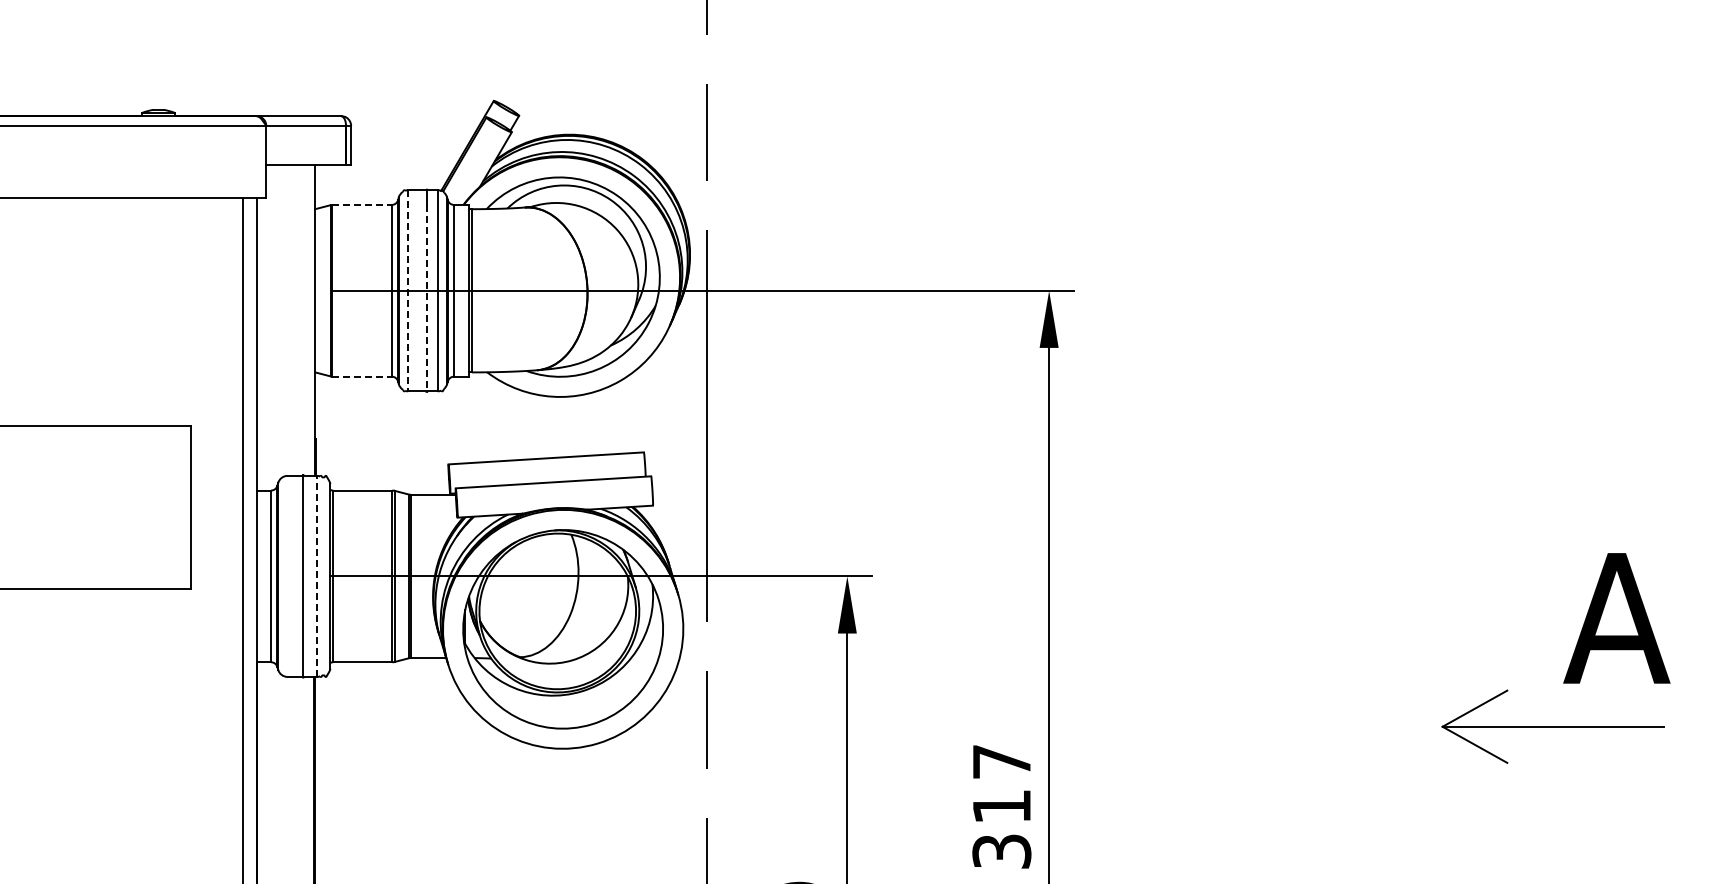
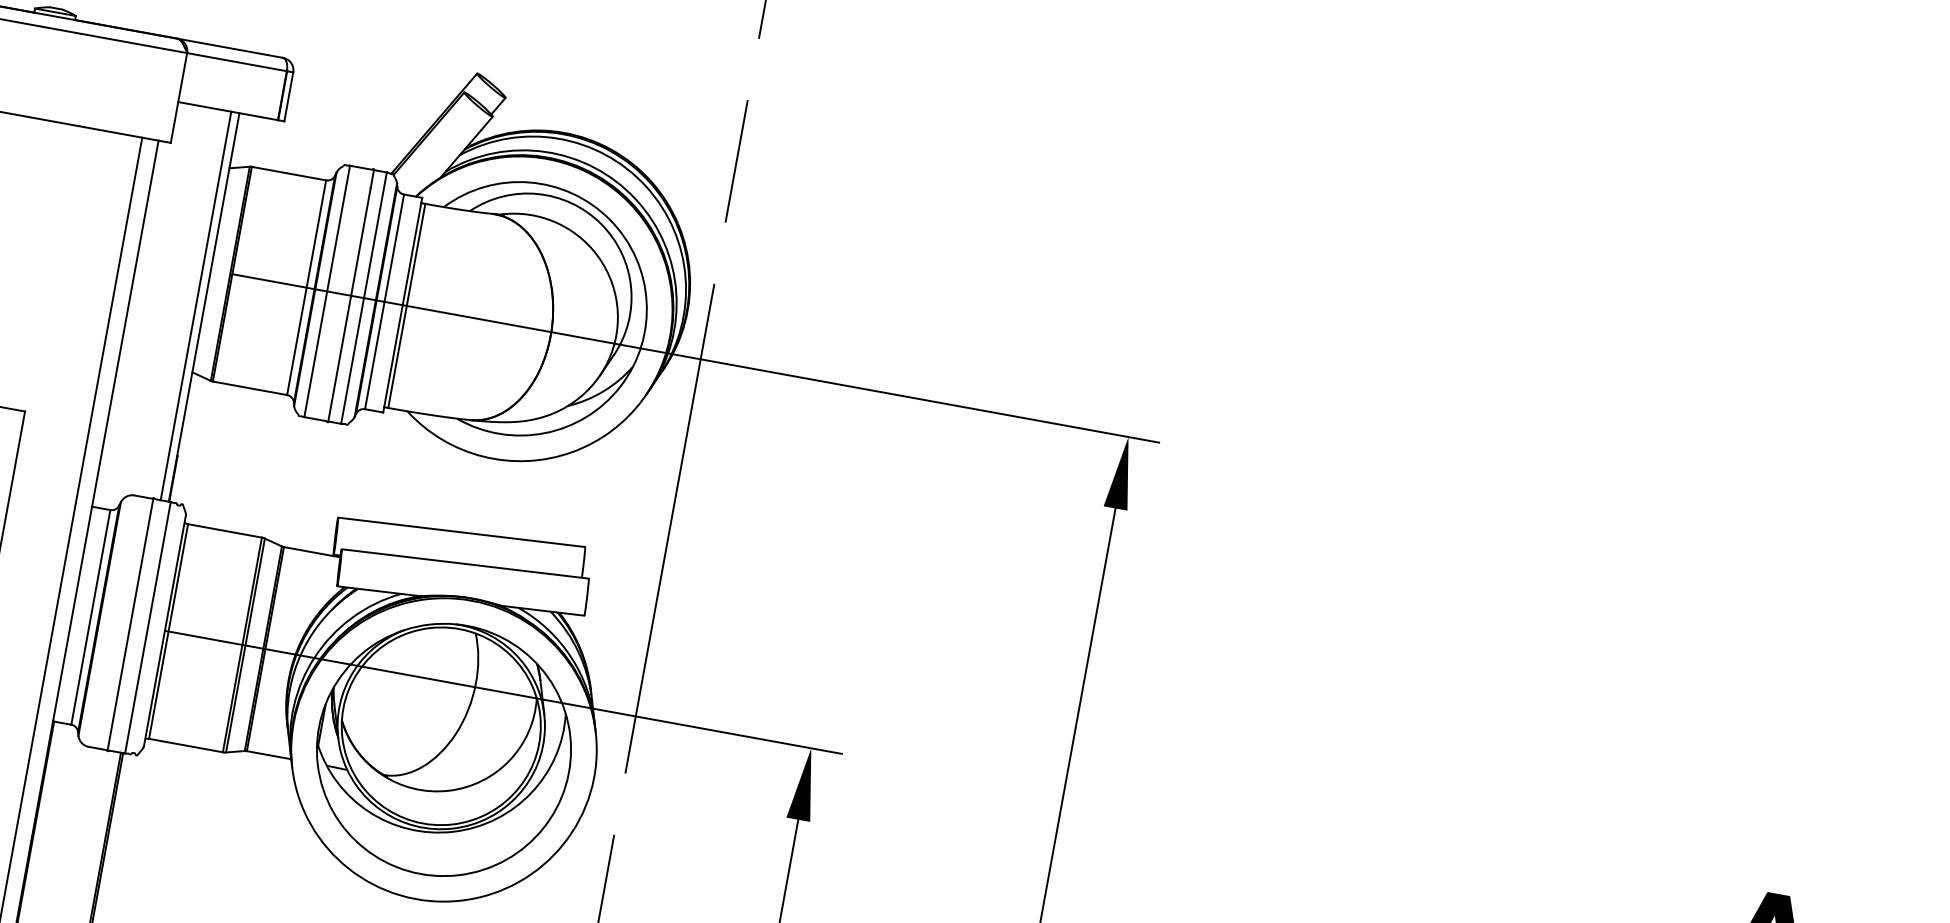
line: (362, 204) -> (289, 173), dashed -> solid
line: (408, 290) -> (327, 291), dashed -> solid
line: (427, 298) -> (349, 305), dashed -> solid
line: (308, 320) -> (195, 305), added
line: (362, 376) -> (250, 388), dashed -> solid
line: (316, 576) -> (147, 627), dashed -> solid

